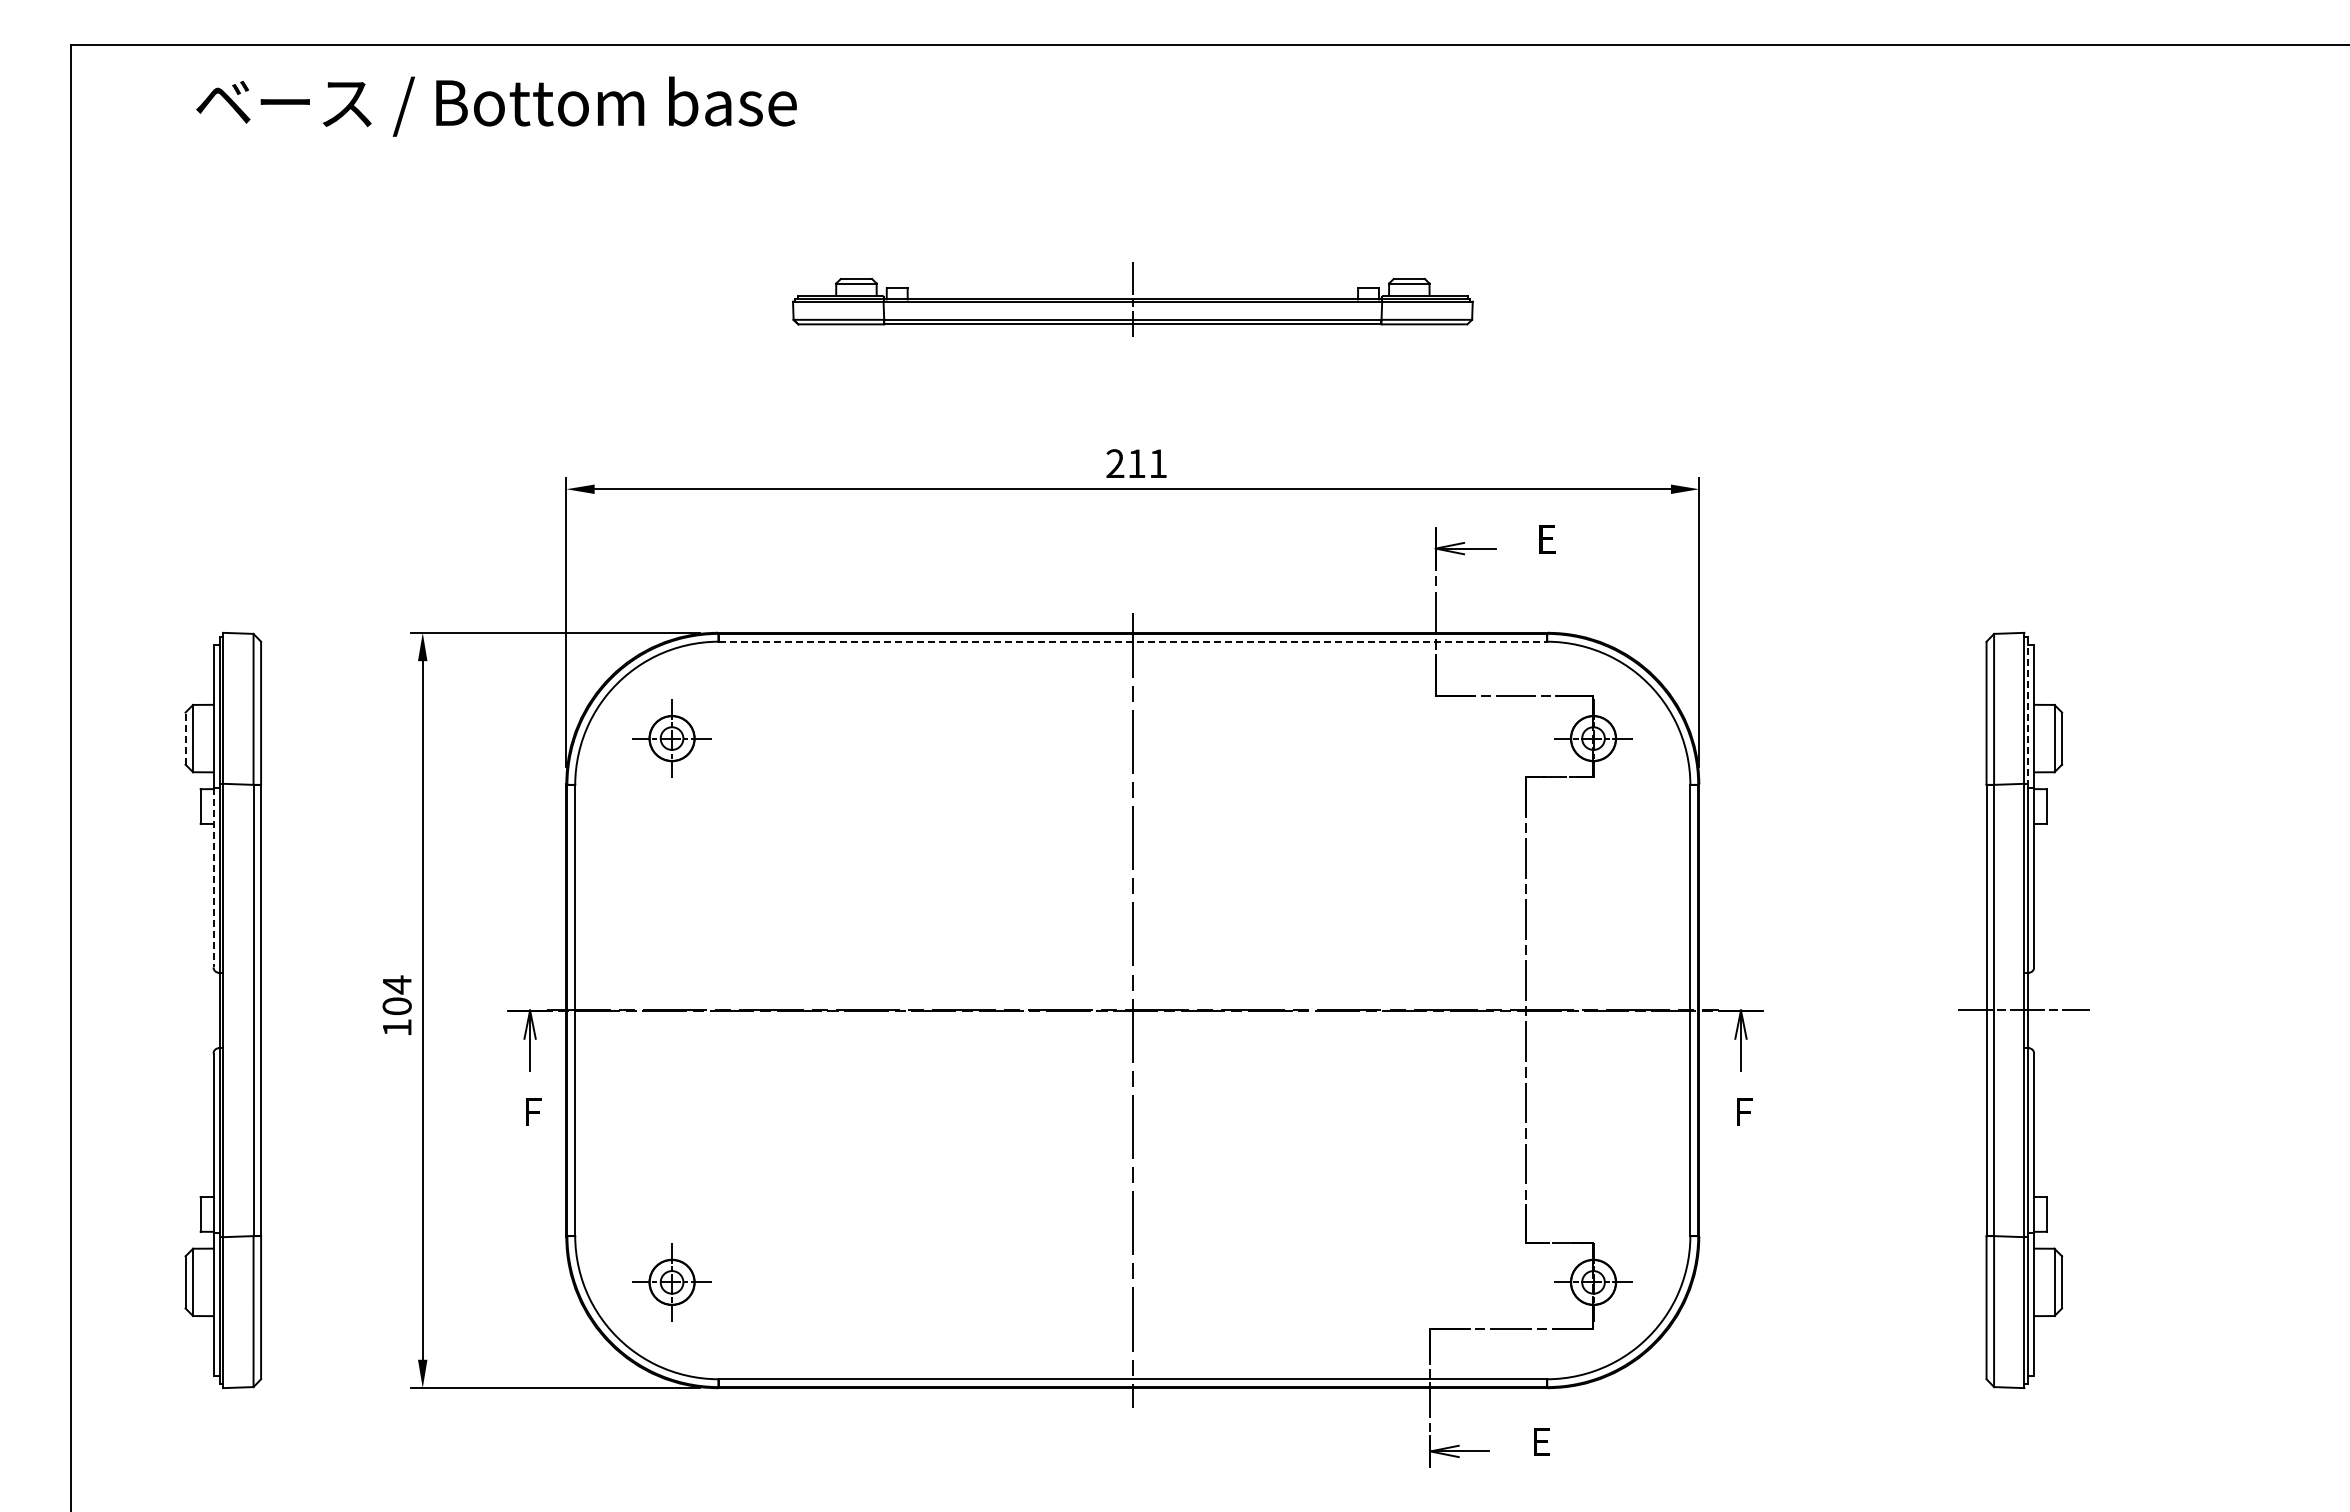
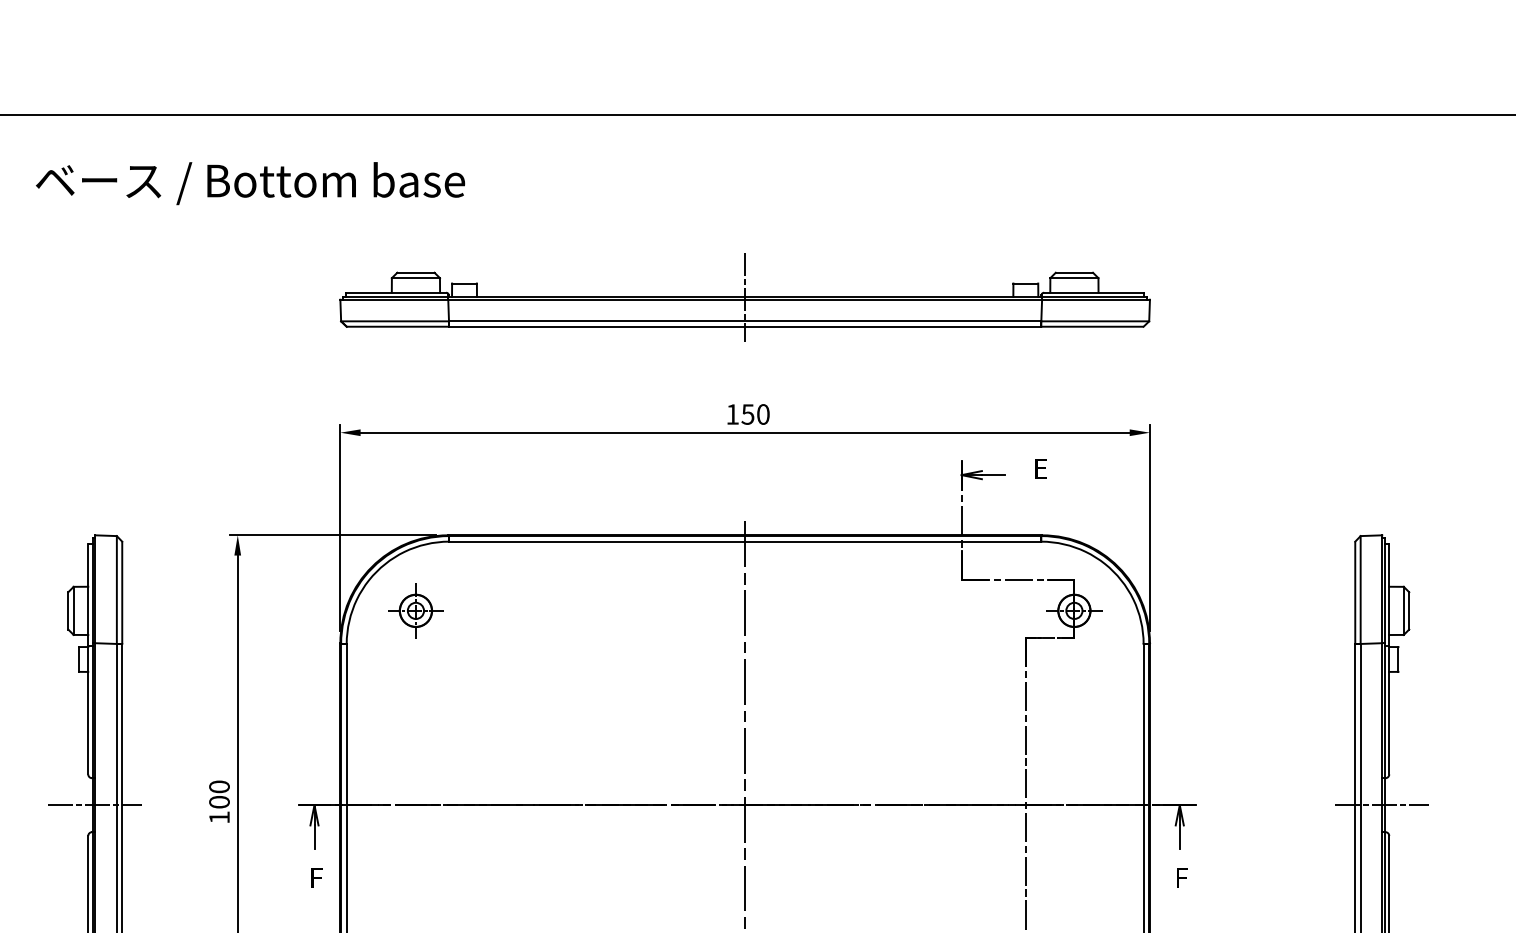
text: (496, 106) -> (250, 183), moved
part: (1132, 299) -> (744, 297), size x1.67
text: (1136, 463) -> (747, 414), 211 -> 150
line: (1133, 641) -> (745, 541), dashed -> solid
line: (2028, 710) -> (1385, 590), dashed -> solid
line: (185, 738) -> (68, 610), dashed -> solid
line: (213, 877) -> (88, 710), dashed -> solid
text: (396, 984) -> (219, 786), 104 -> 100
line: (223, 1010) -> (95, 805), added

